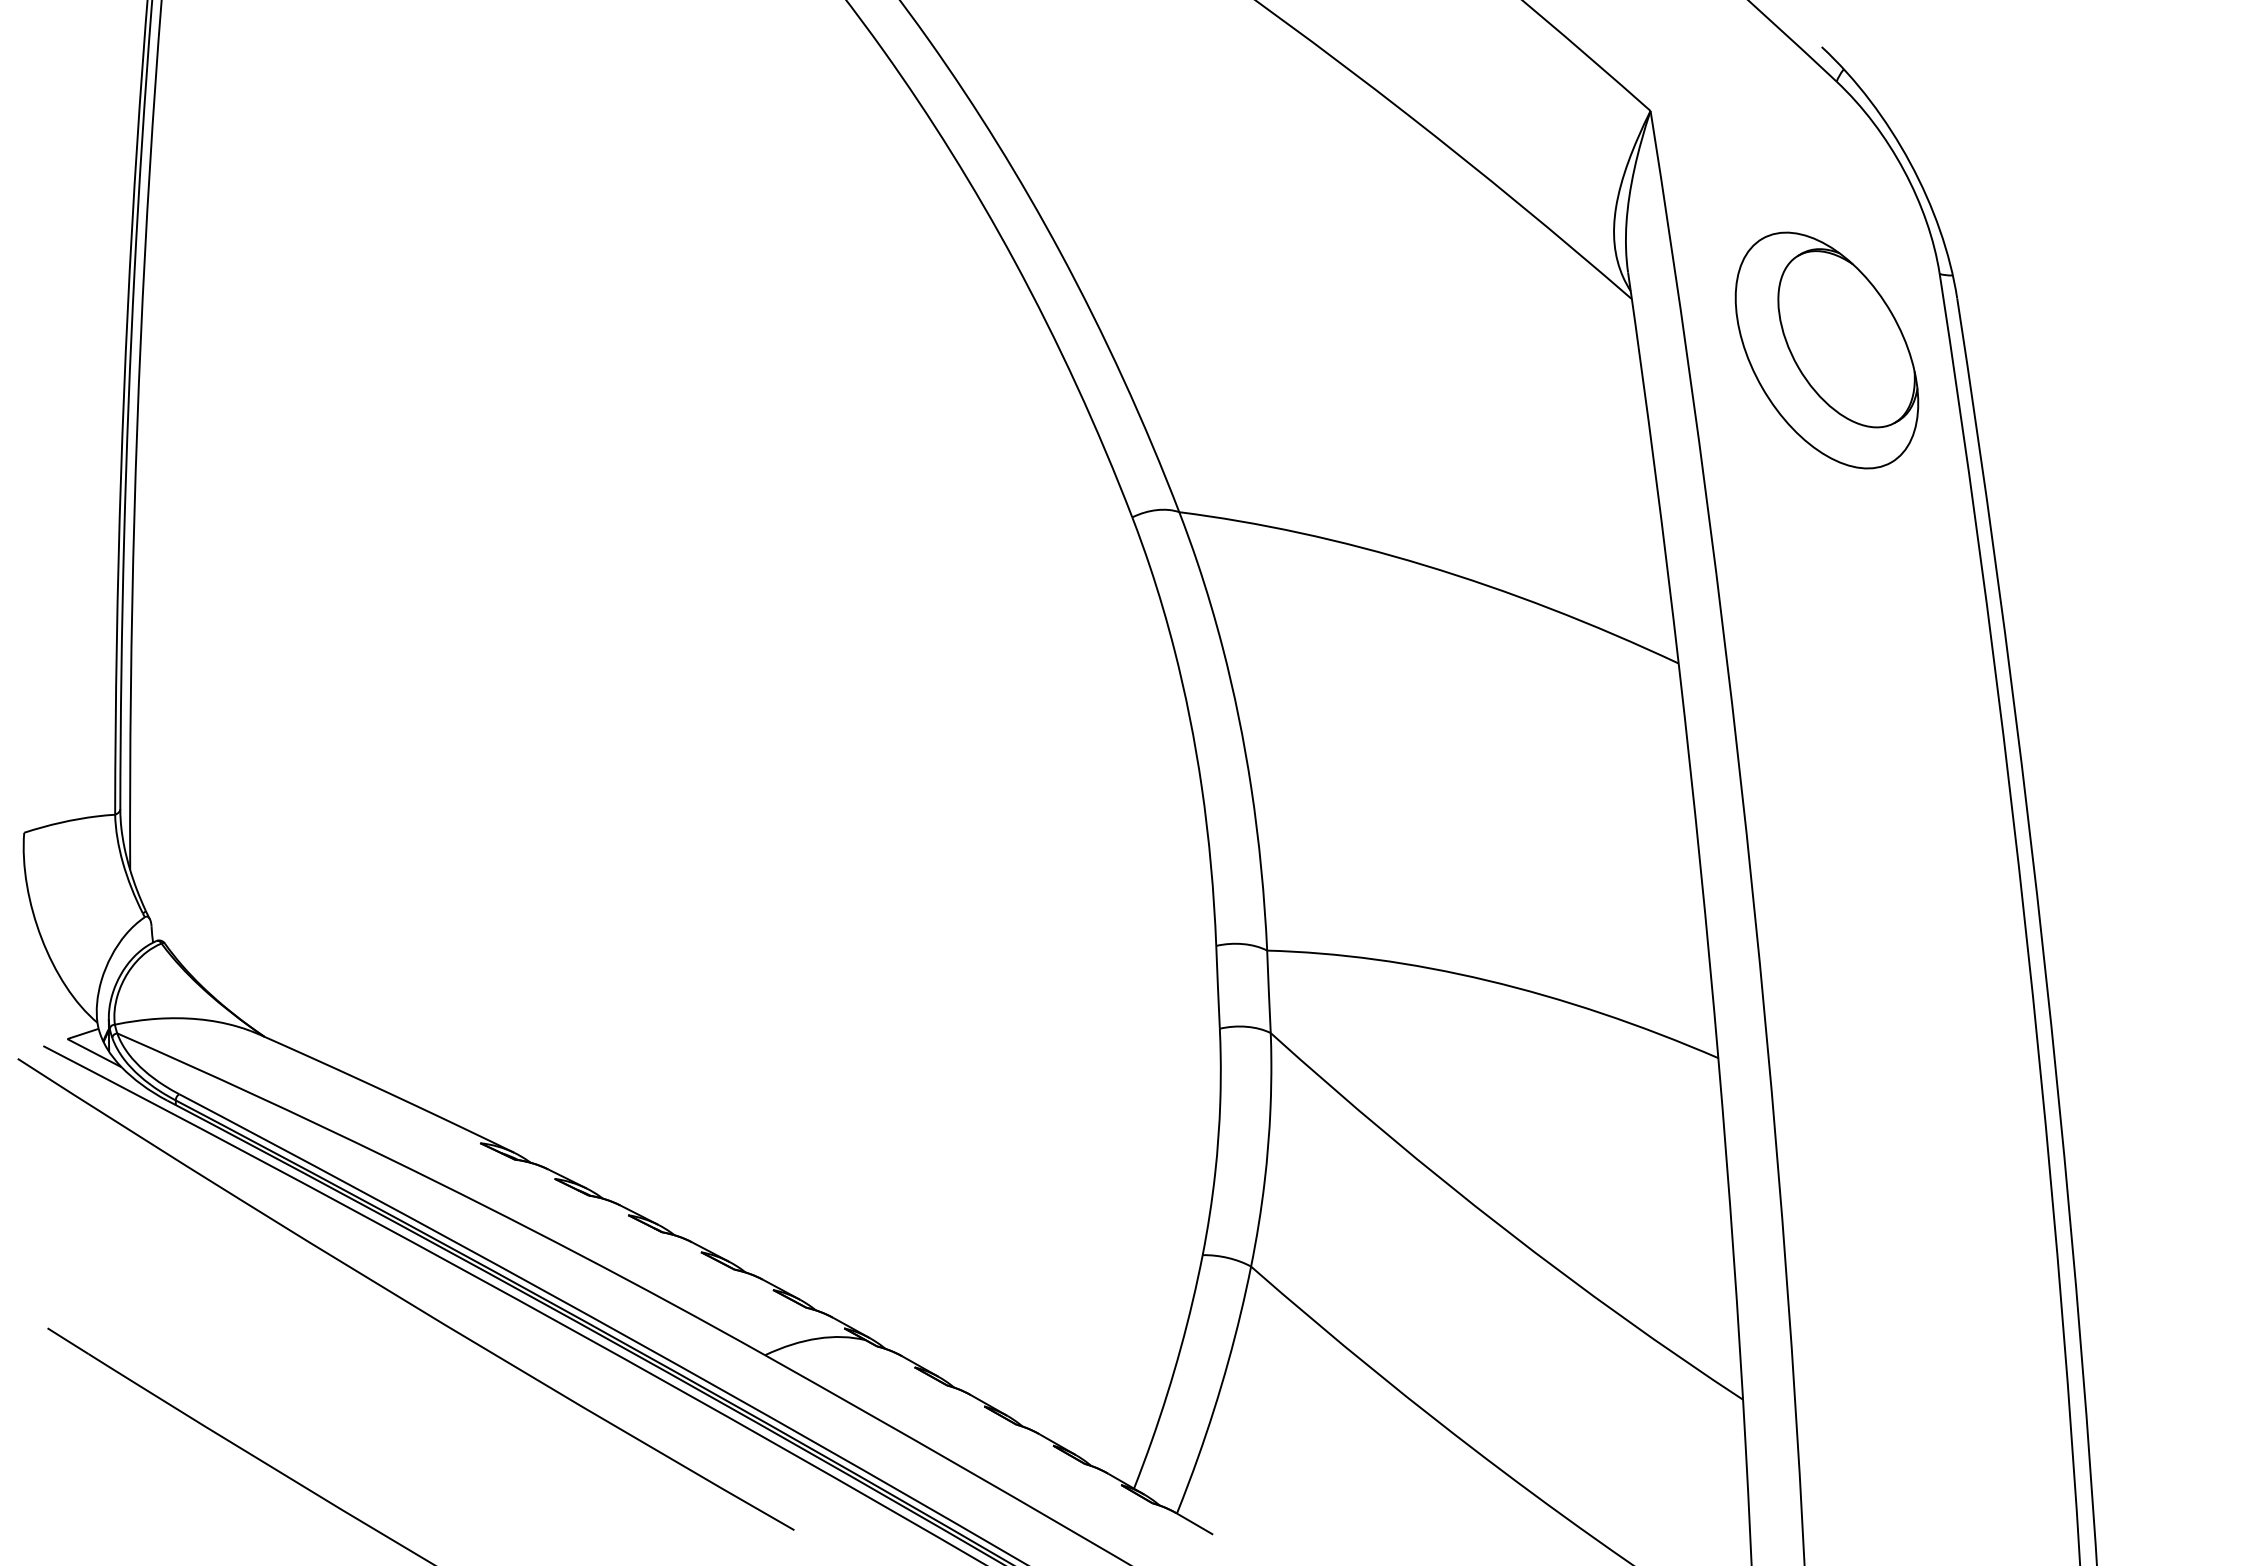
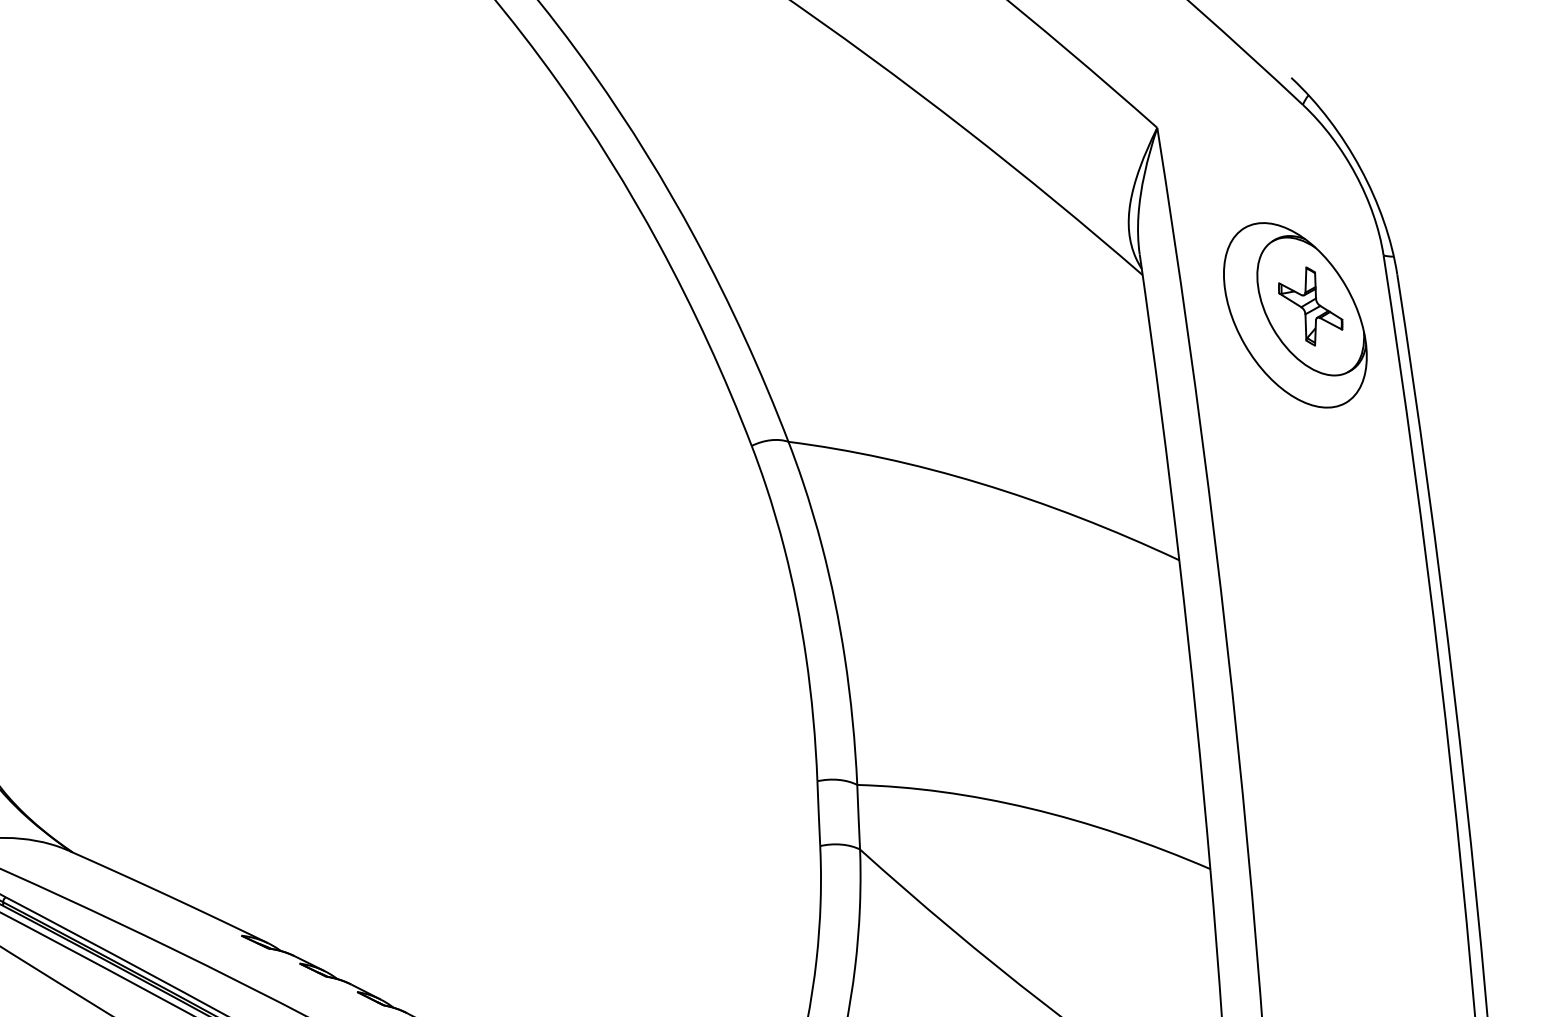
part: (1846, 338) -> (1310, 305), added

